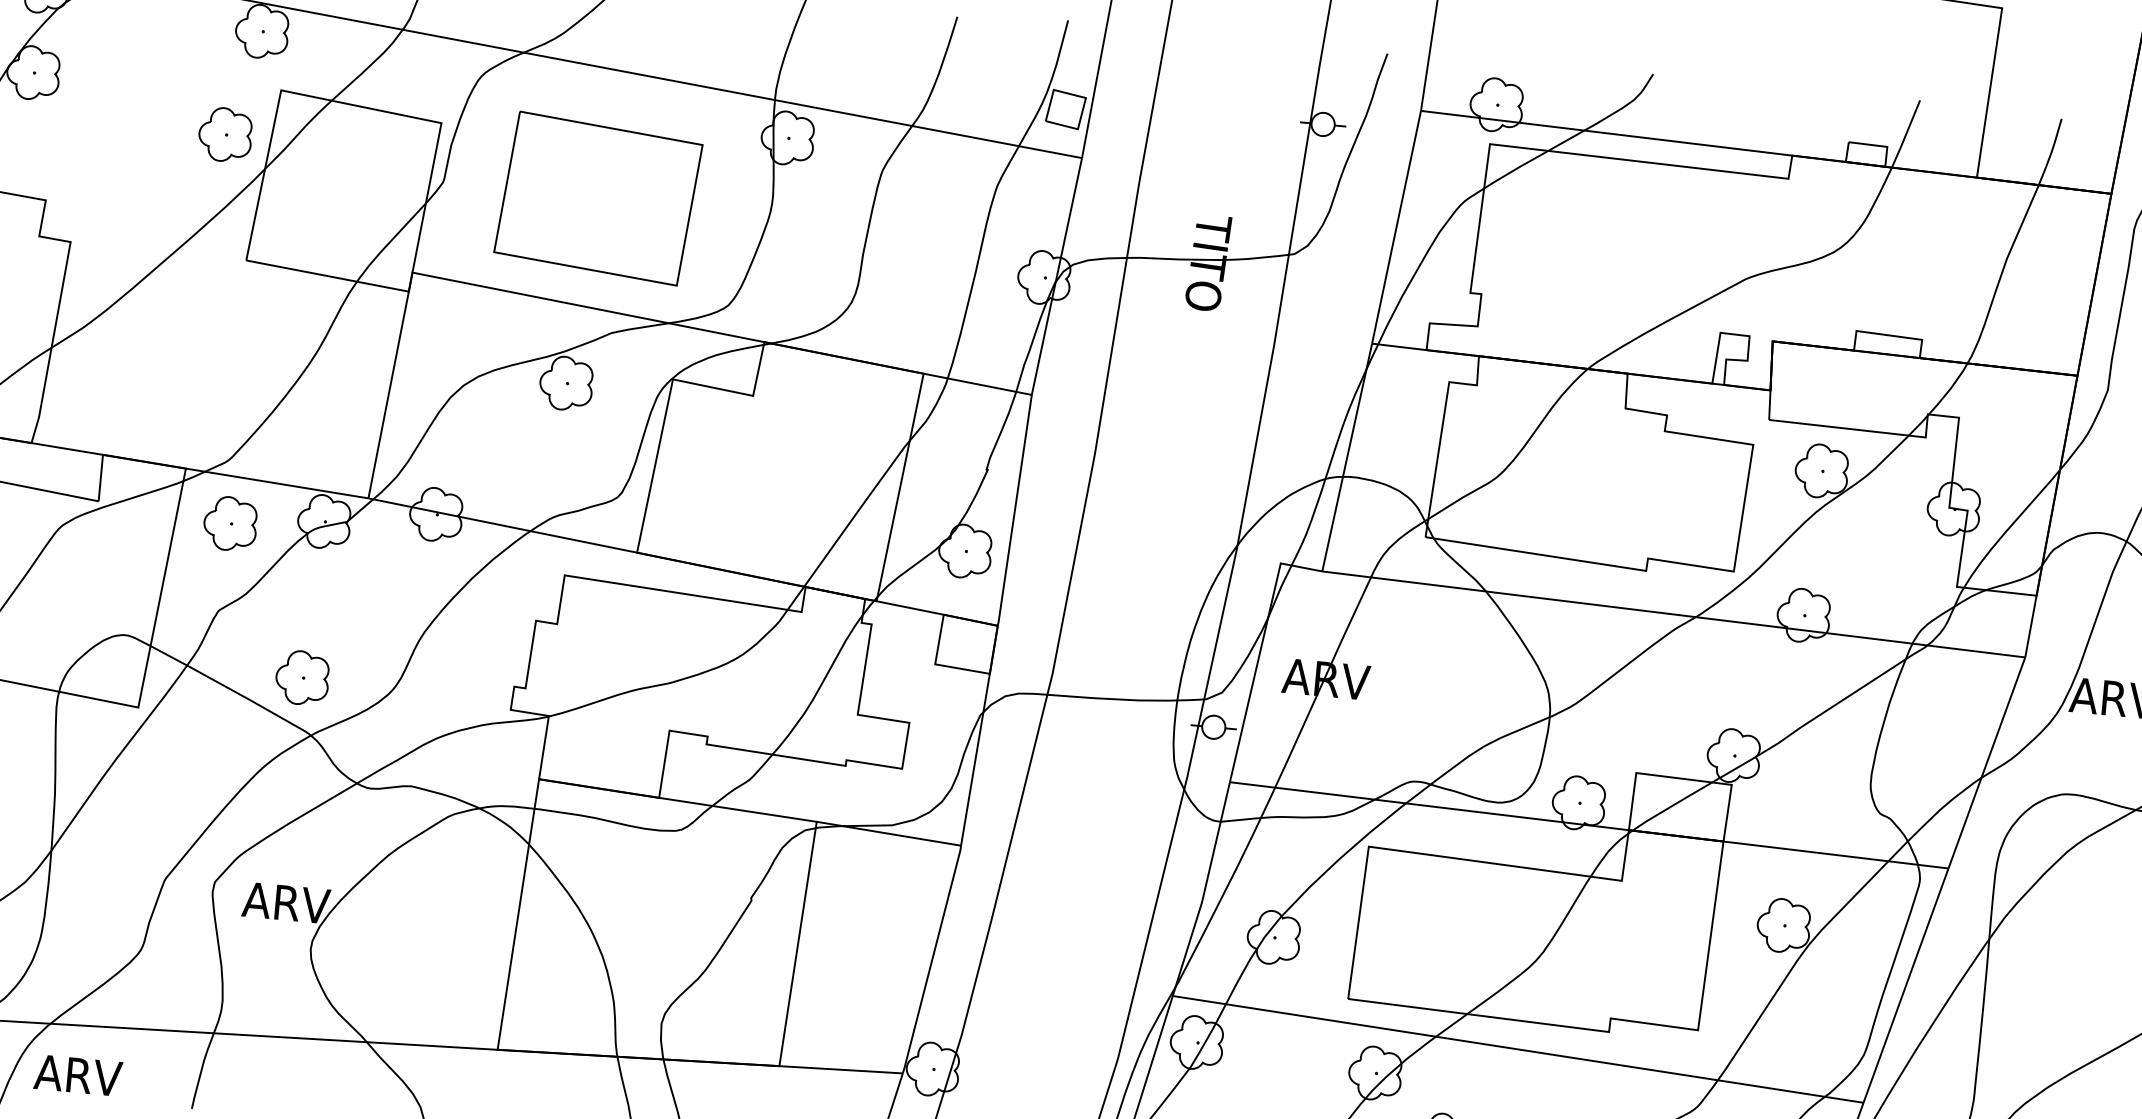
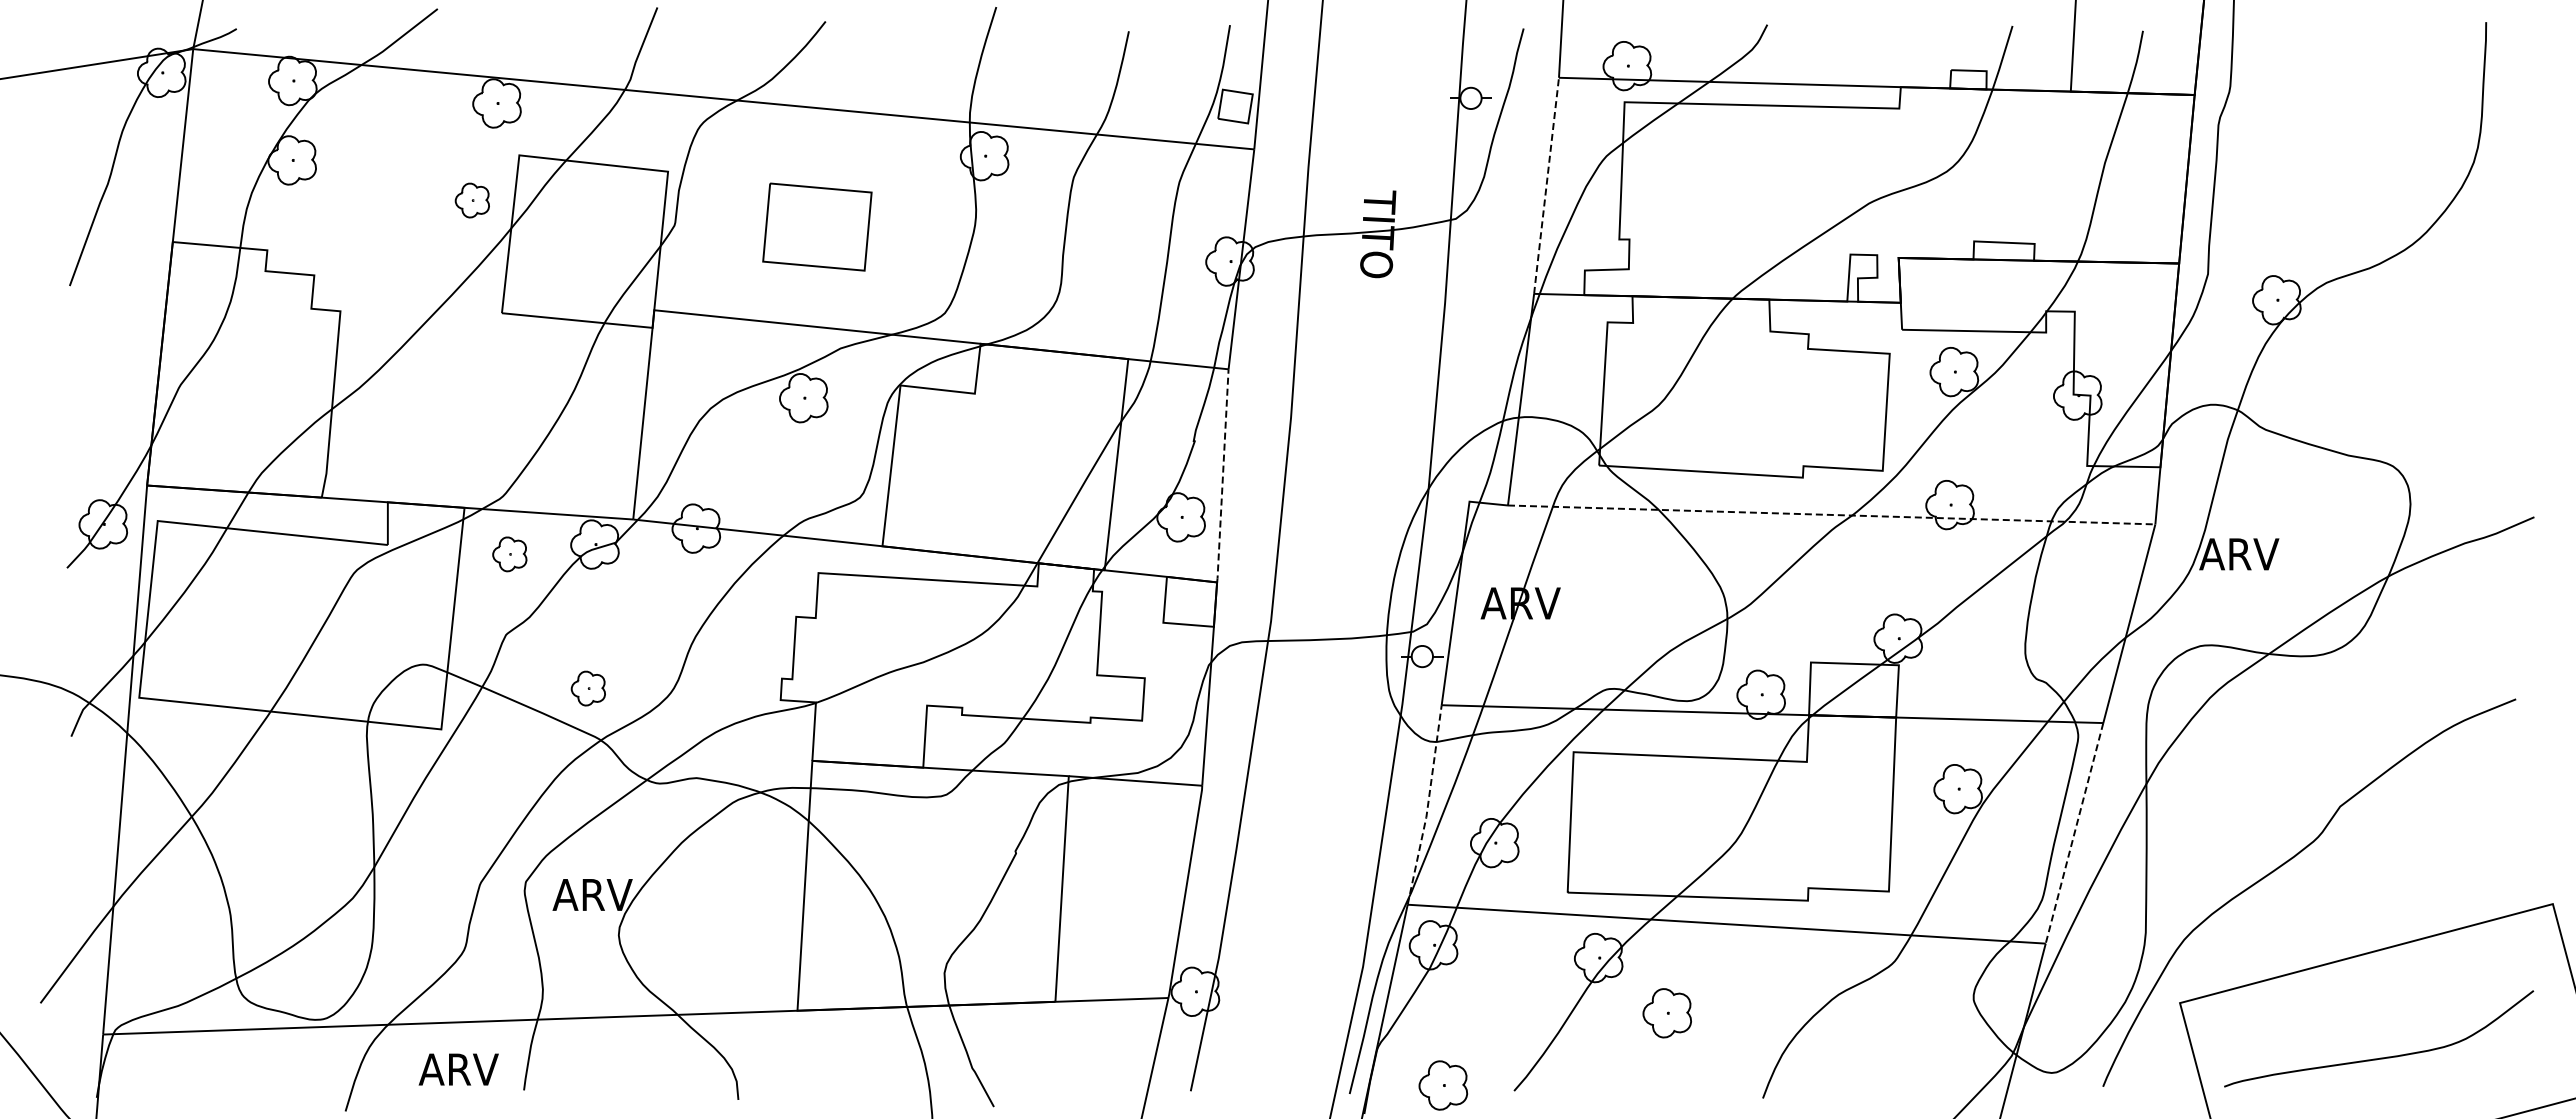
part: (225, 134) -> (472, 200), size x0.7
part: (598, 197) -> (817, 226), size x0.6
line: (1396, 226) -> (1546, 185), solid -> dashed
line: (1014, 509) -> (1222, 475), solid -> dashed
part: (230, 523) -> (509, 554), size x0.7
line: (1673, 613) -> (1831, 514), solid -> dashed
part: (302, 677) -> (588, 688), size x0.7
line: (1205, 890) -> (1428, 805), solid -> dashed
line: (1905, 985) -> (2074, 833), solid -> dashed
text: (77, 1075) -> (458, 1069), moved

